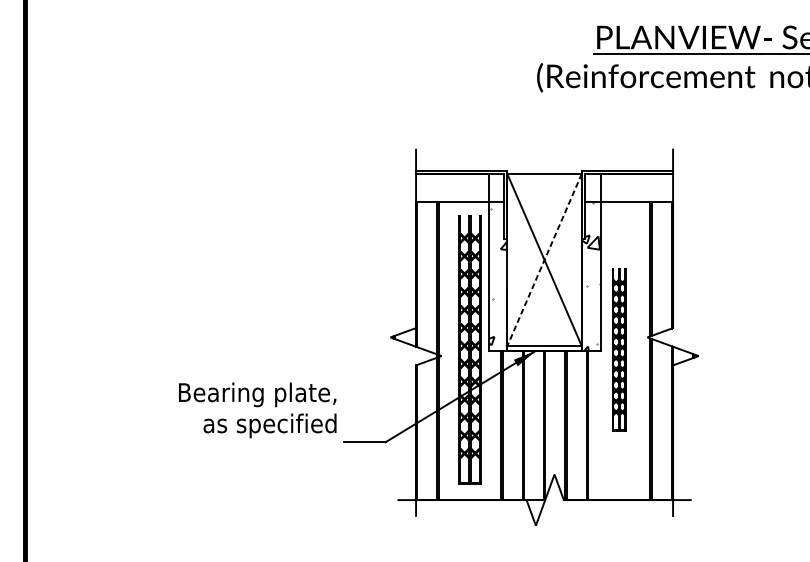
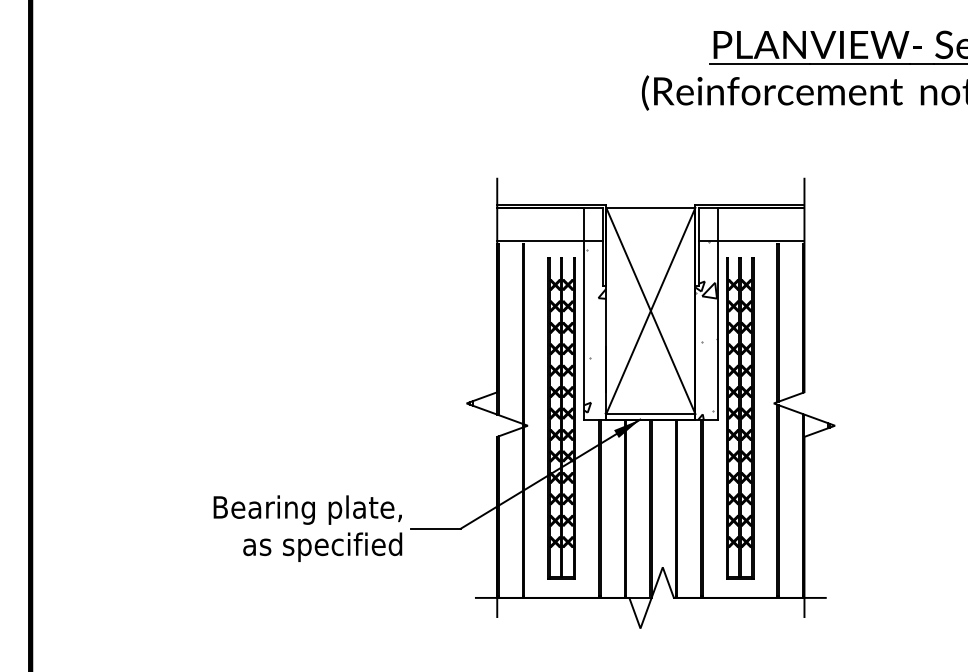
line: (544, 260) -> (650, 311), dashed -> solid
part: (619, 350) -> (740, 418), size x1.67
text: (257, 410) -> (307, 528), moved

